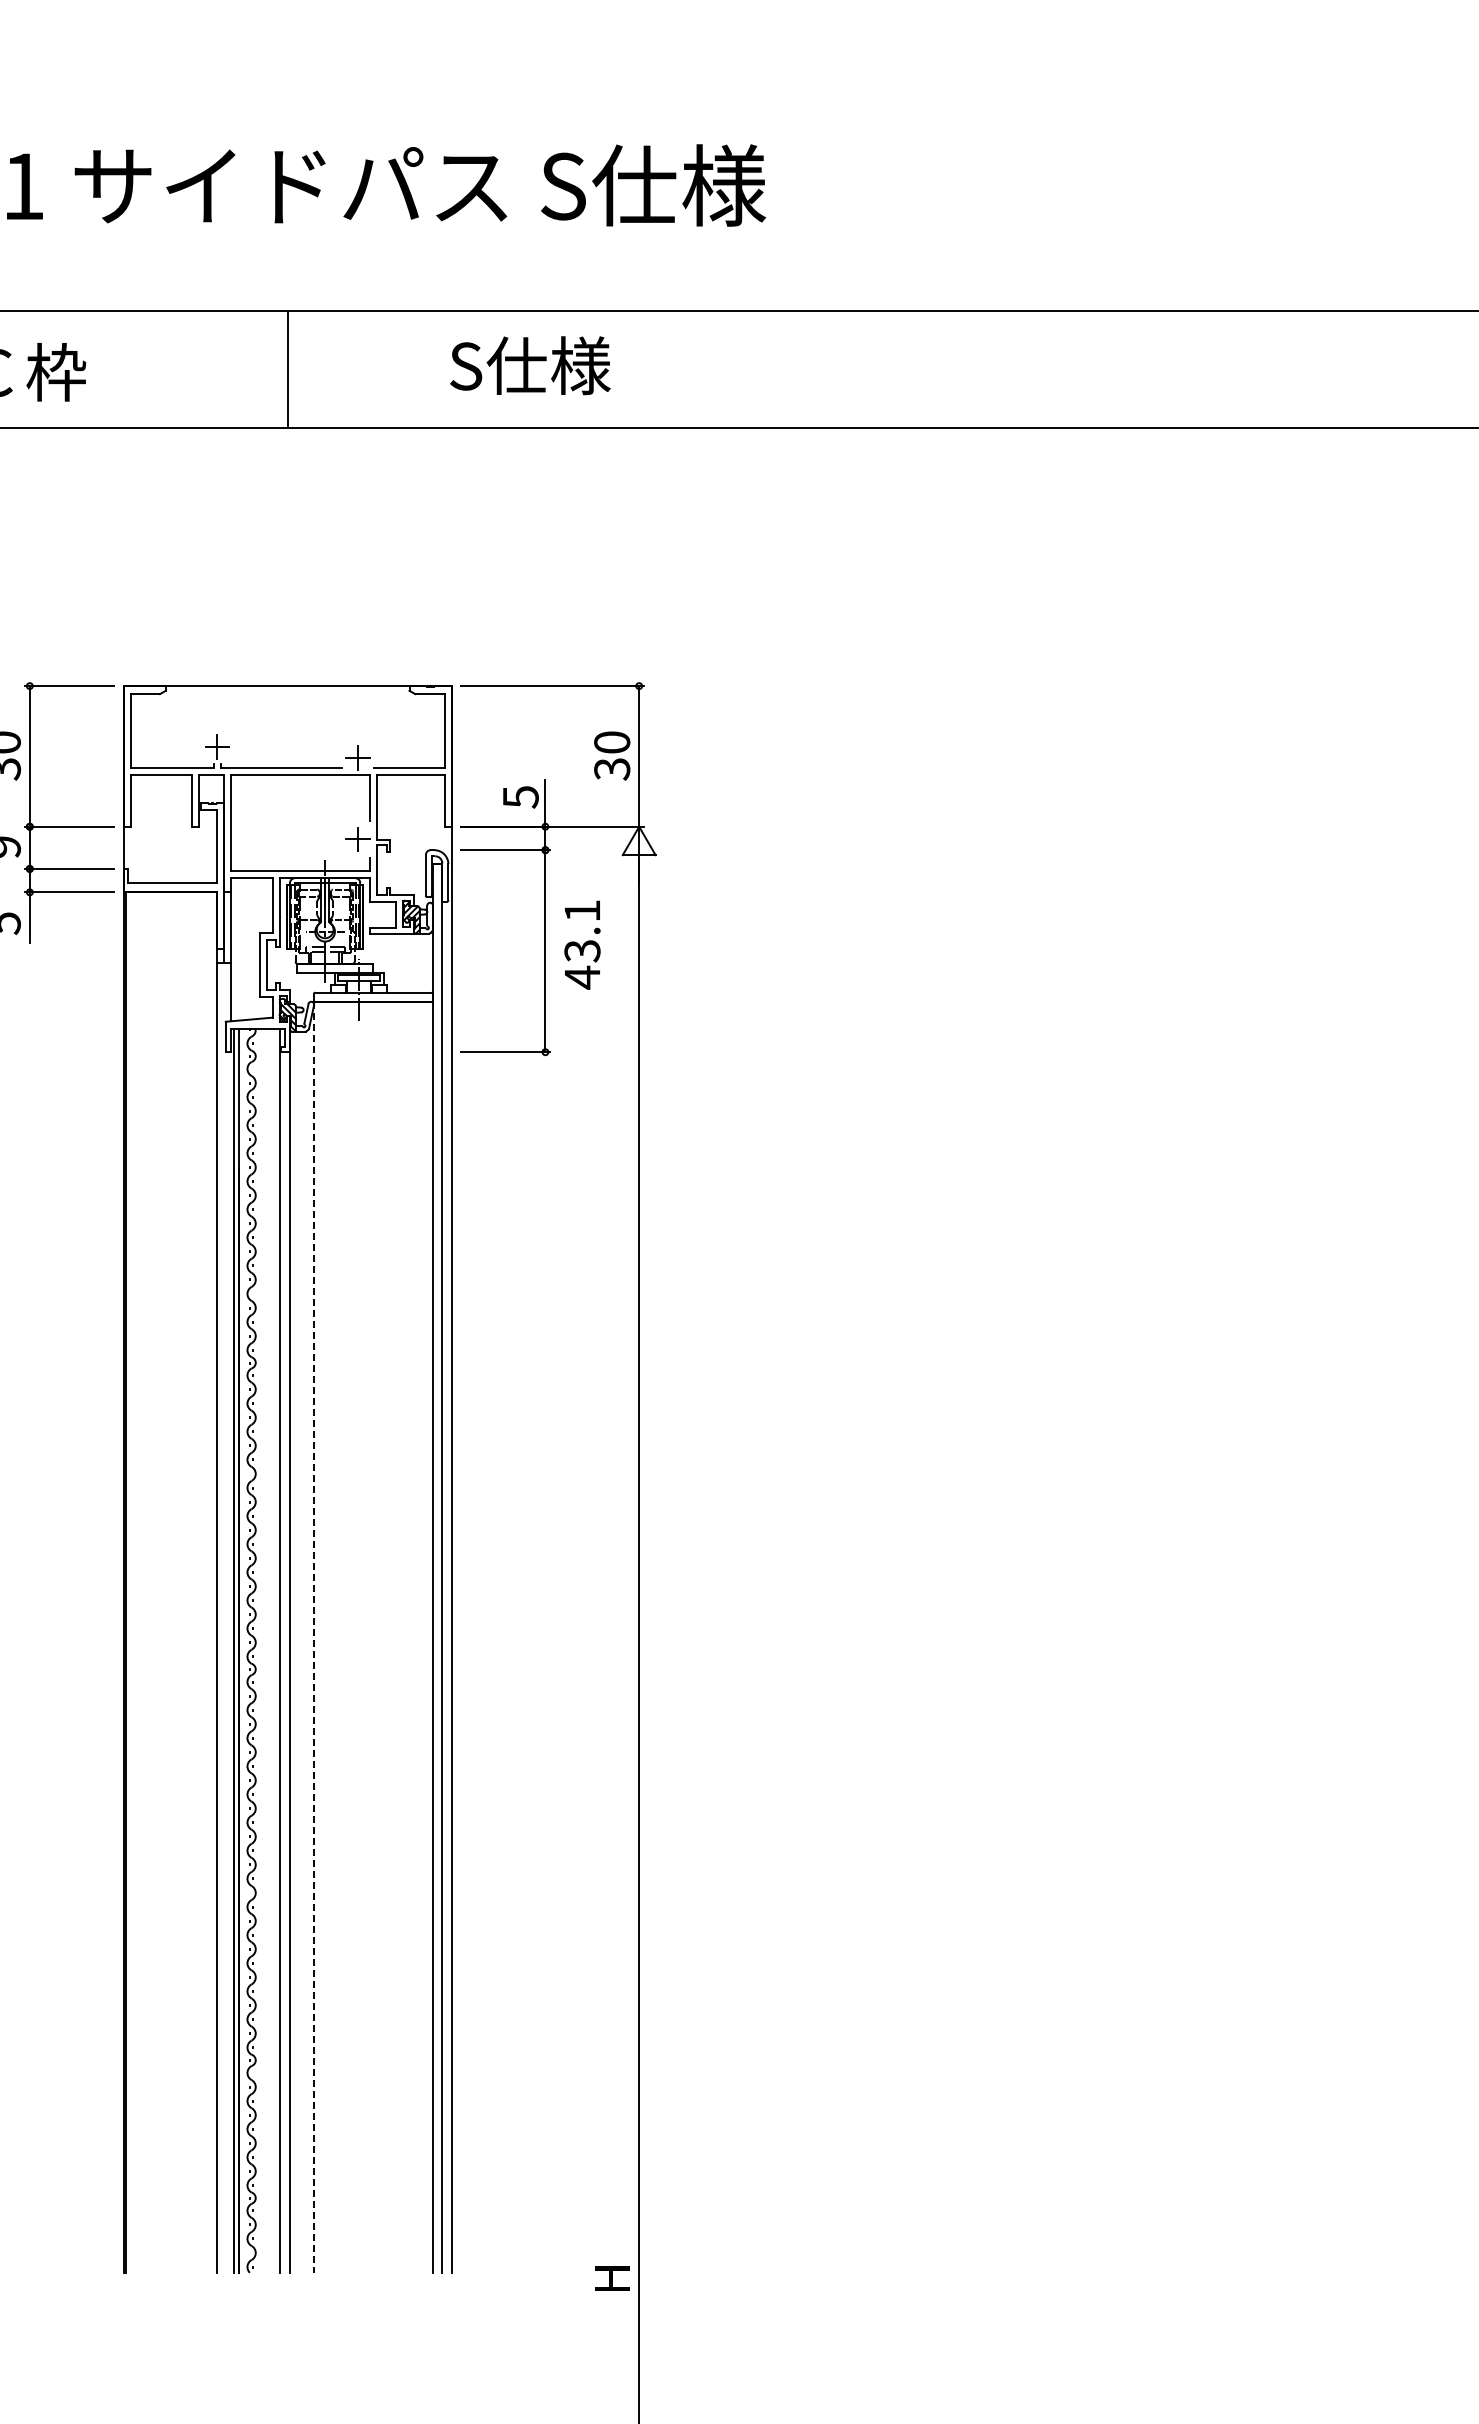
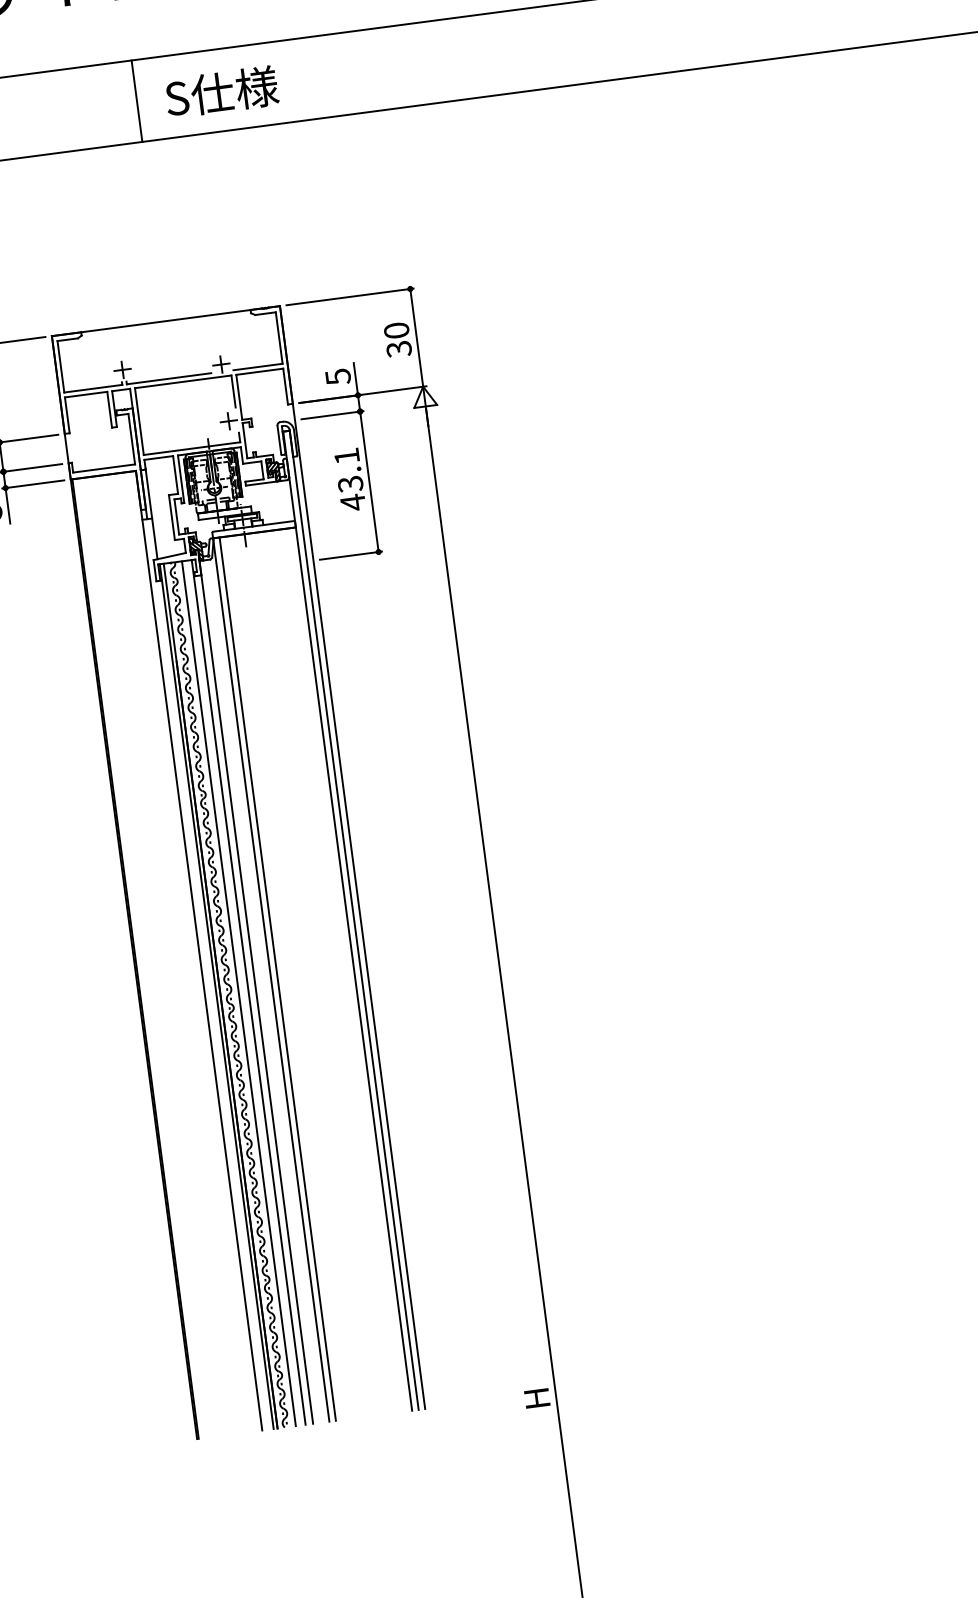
text: (530, 365) -> (221, 91), moved
text: (582, 944) -> (350, 479), moved
line: (313, 1637) -> (270, 980), dashed -> solid
line: (323, 1637) -> (277, 979), added
line: (265, 1650) -> (238, 993), added

